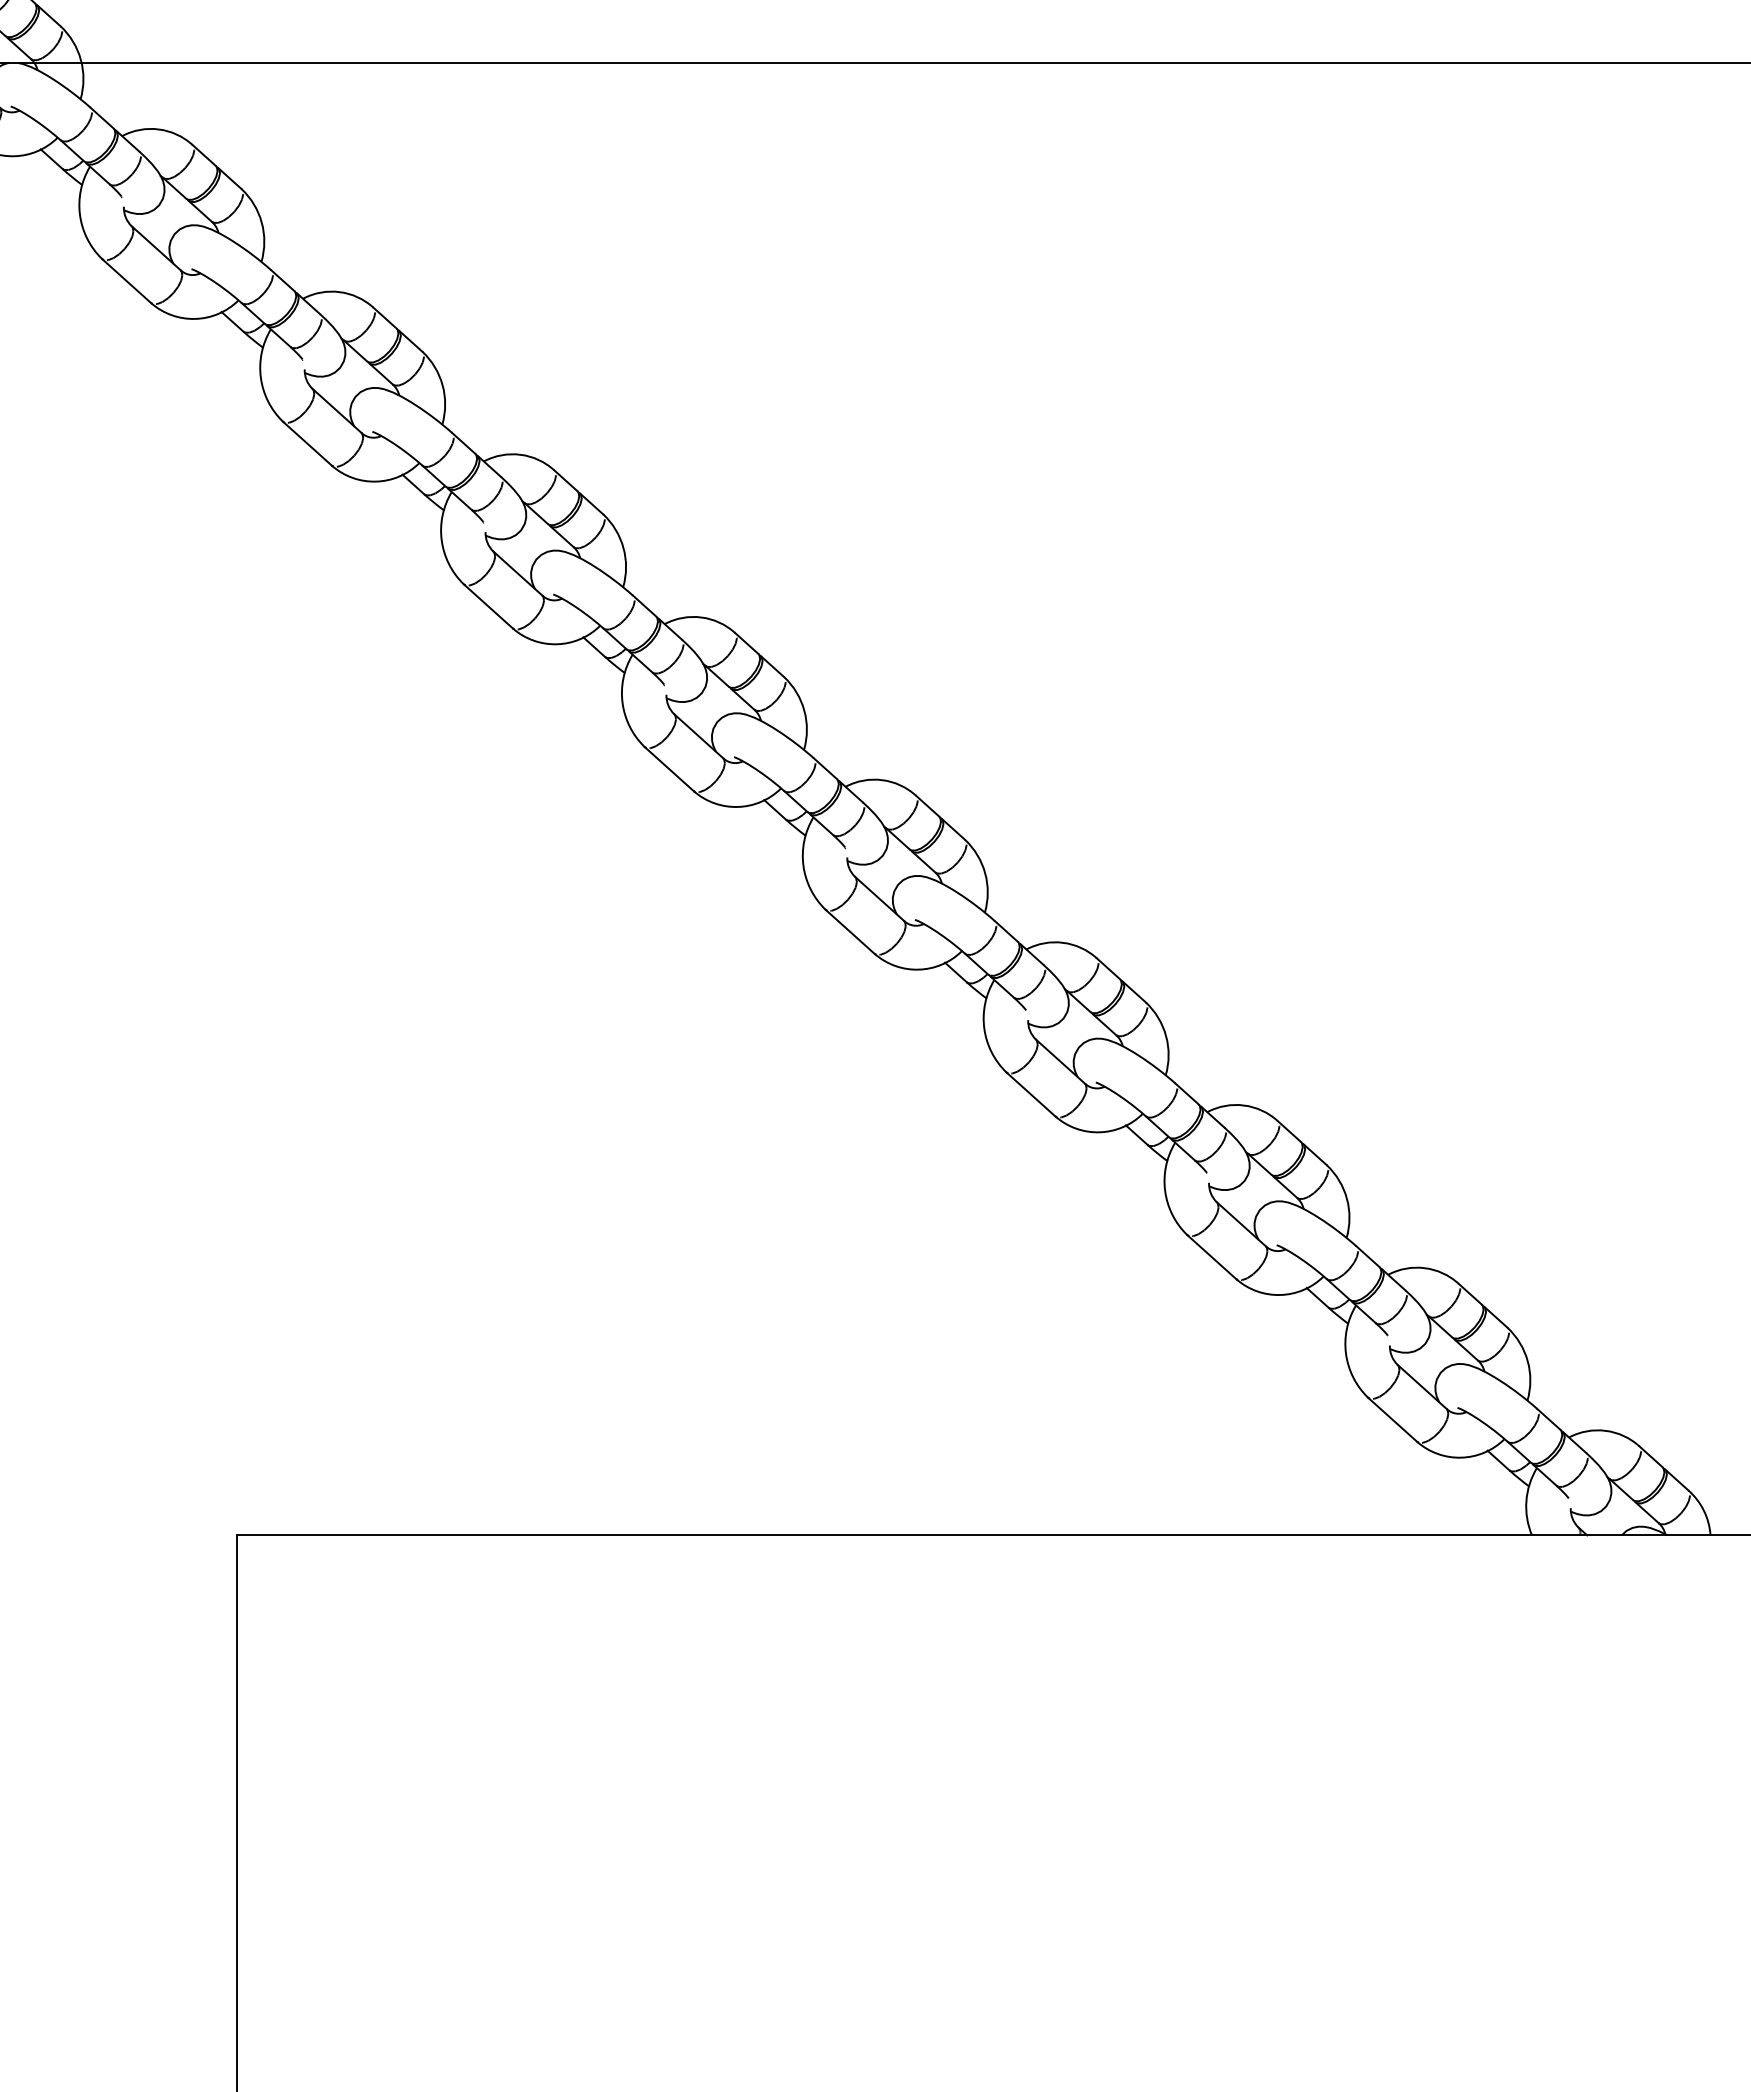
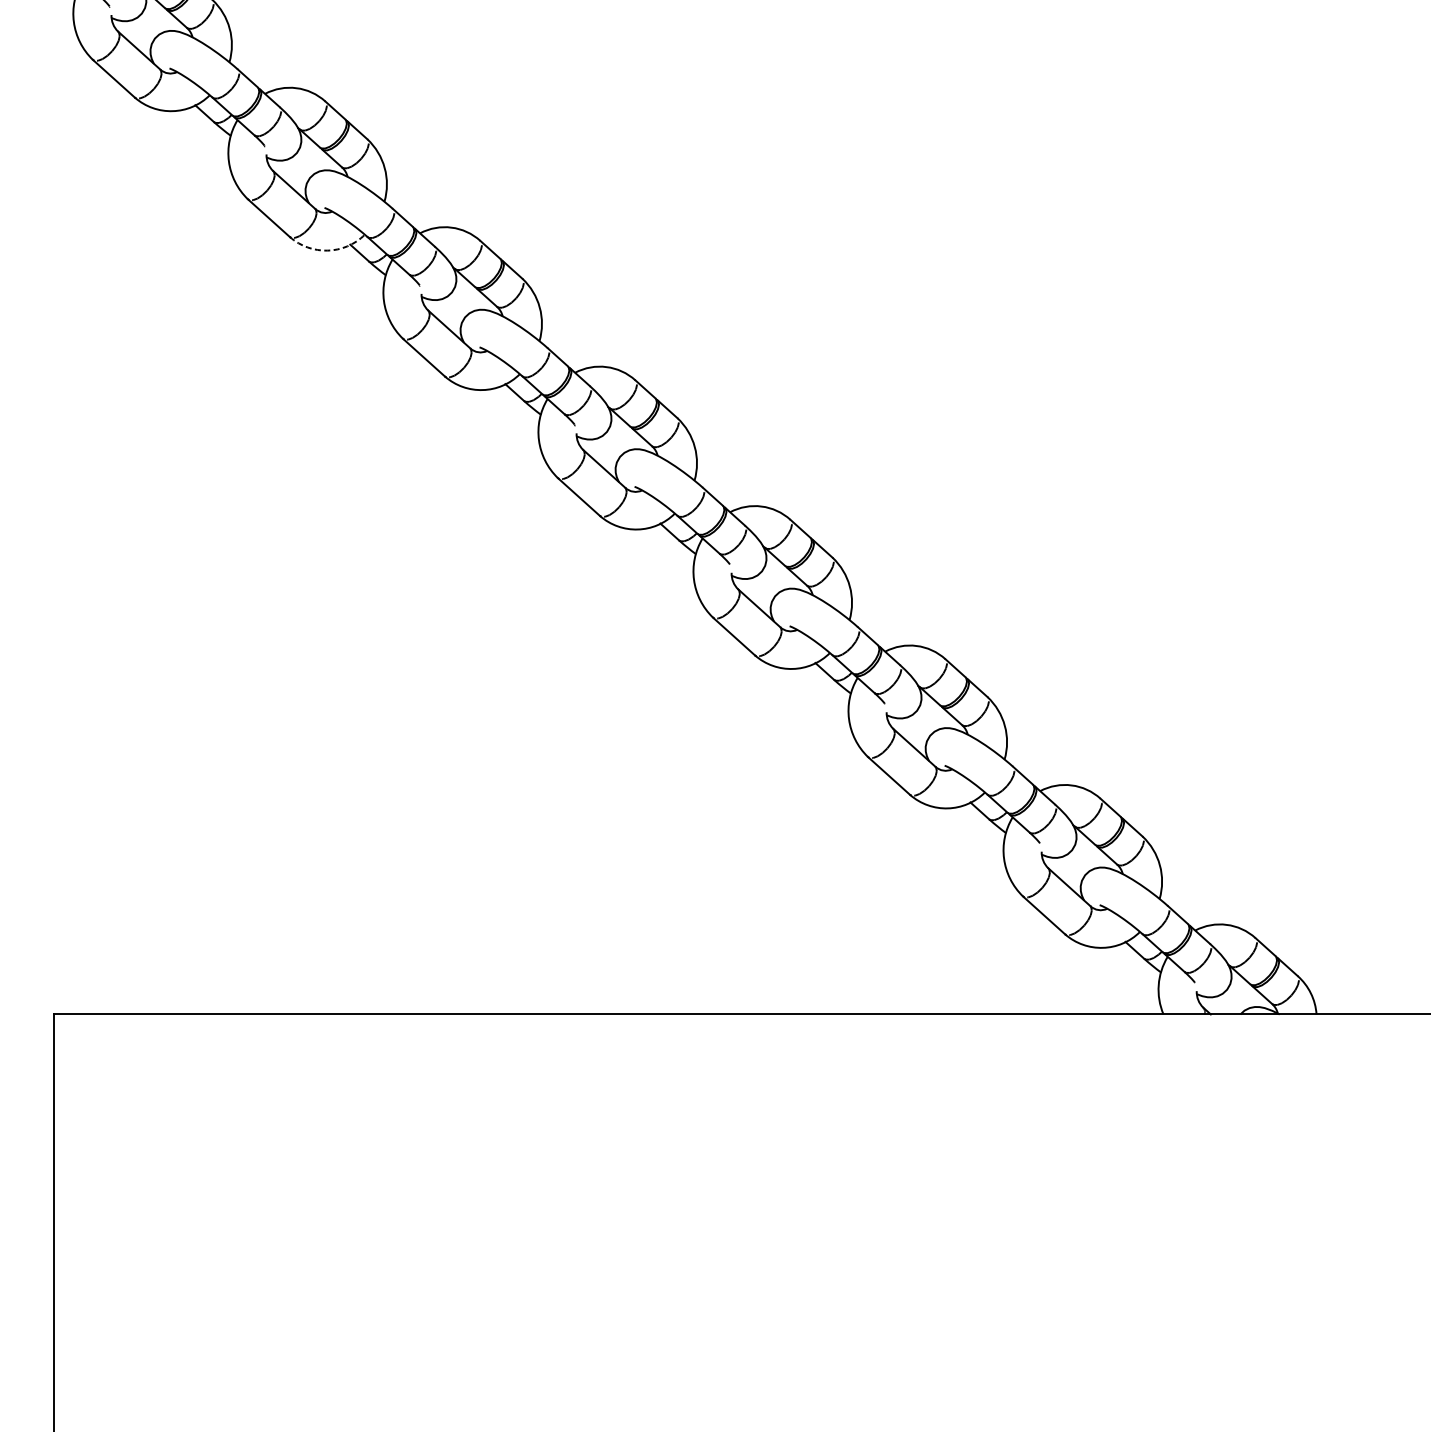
arc: (557, 644) -> (328, 250), solid -> dashed

